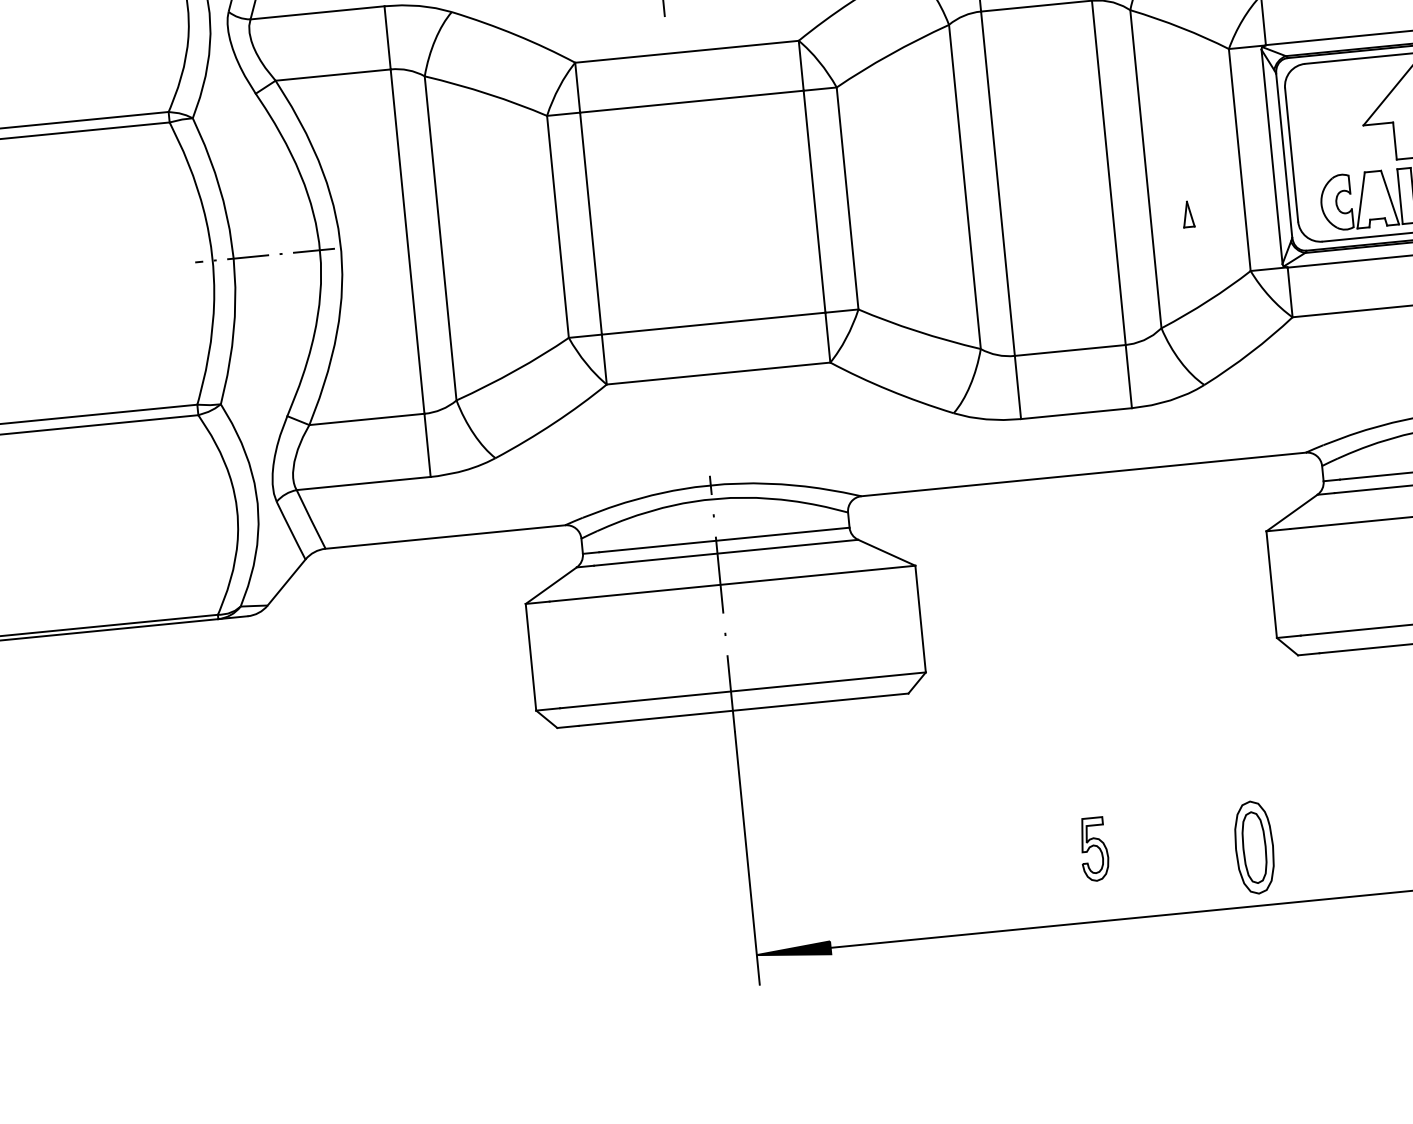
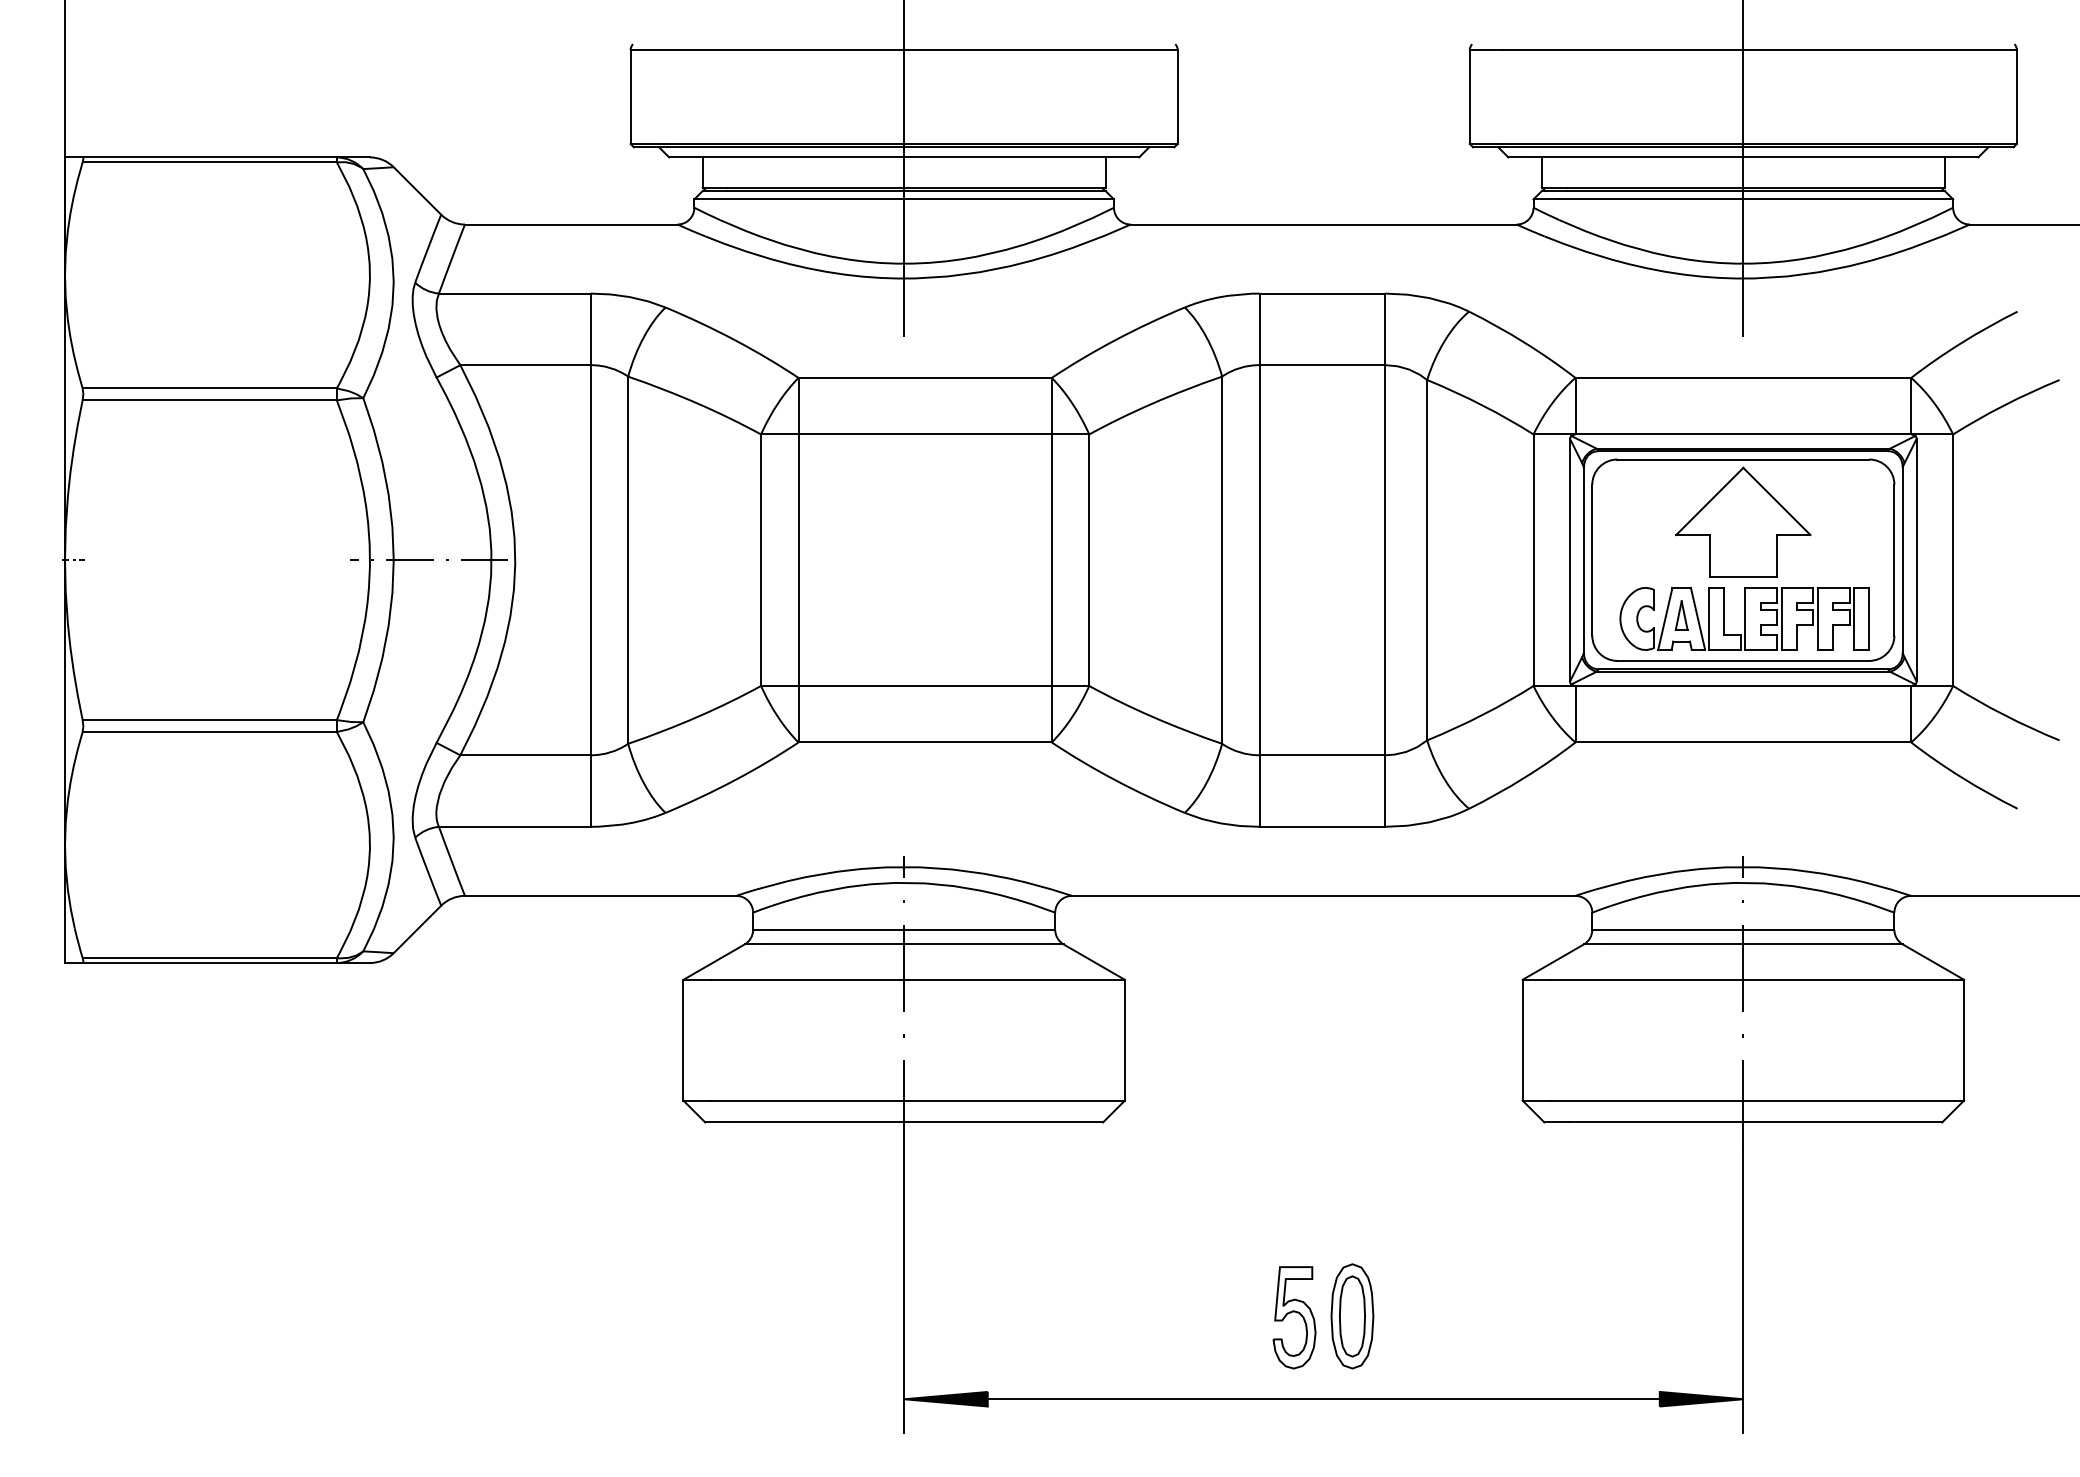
part: (1188, 214) -> (1681, 615), moved
part: (1254, 847) -> (1352, 1316), moved
part: (1094, 849) -> (1294, 1317), size x1.43

